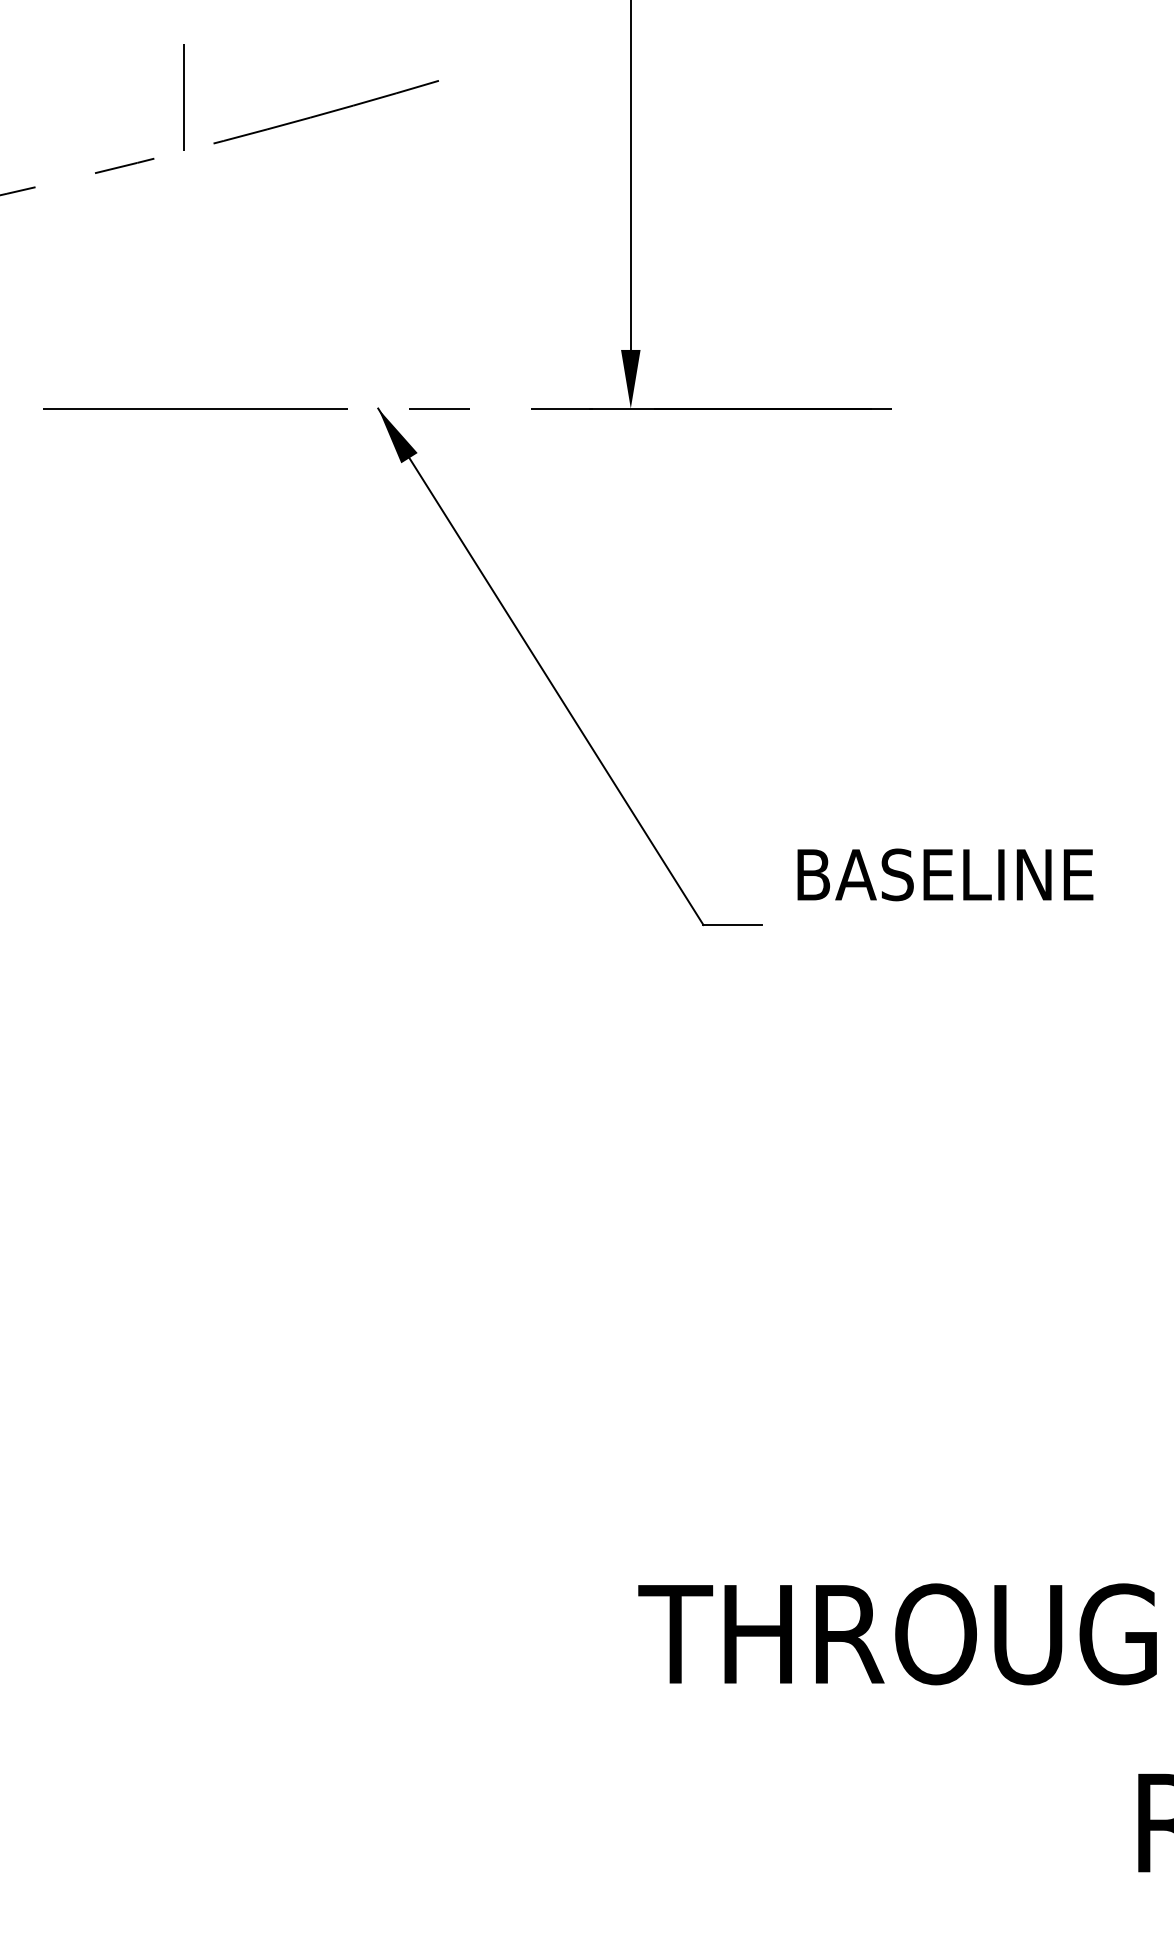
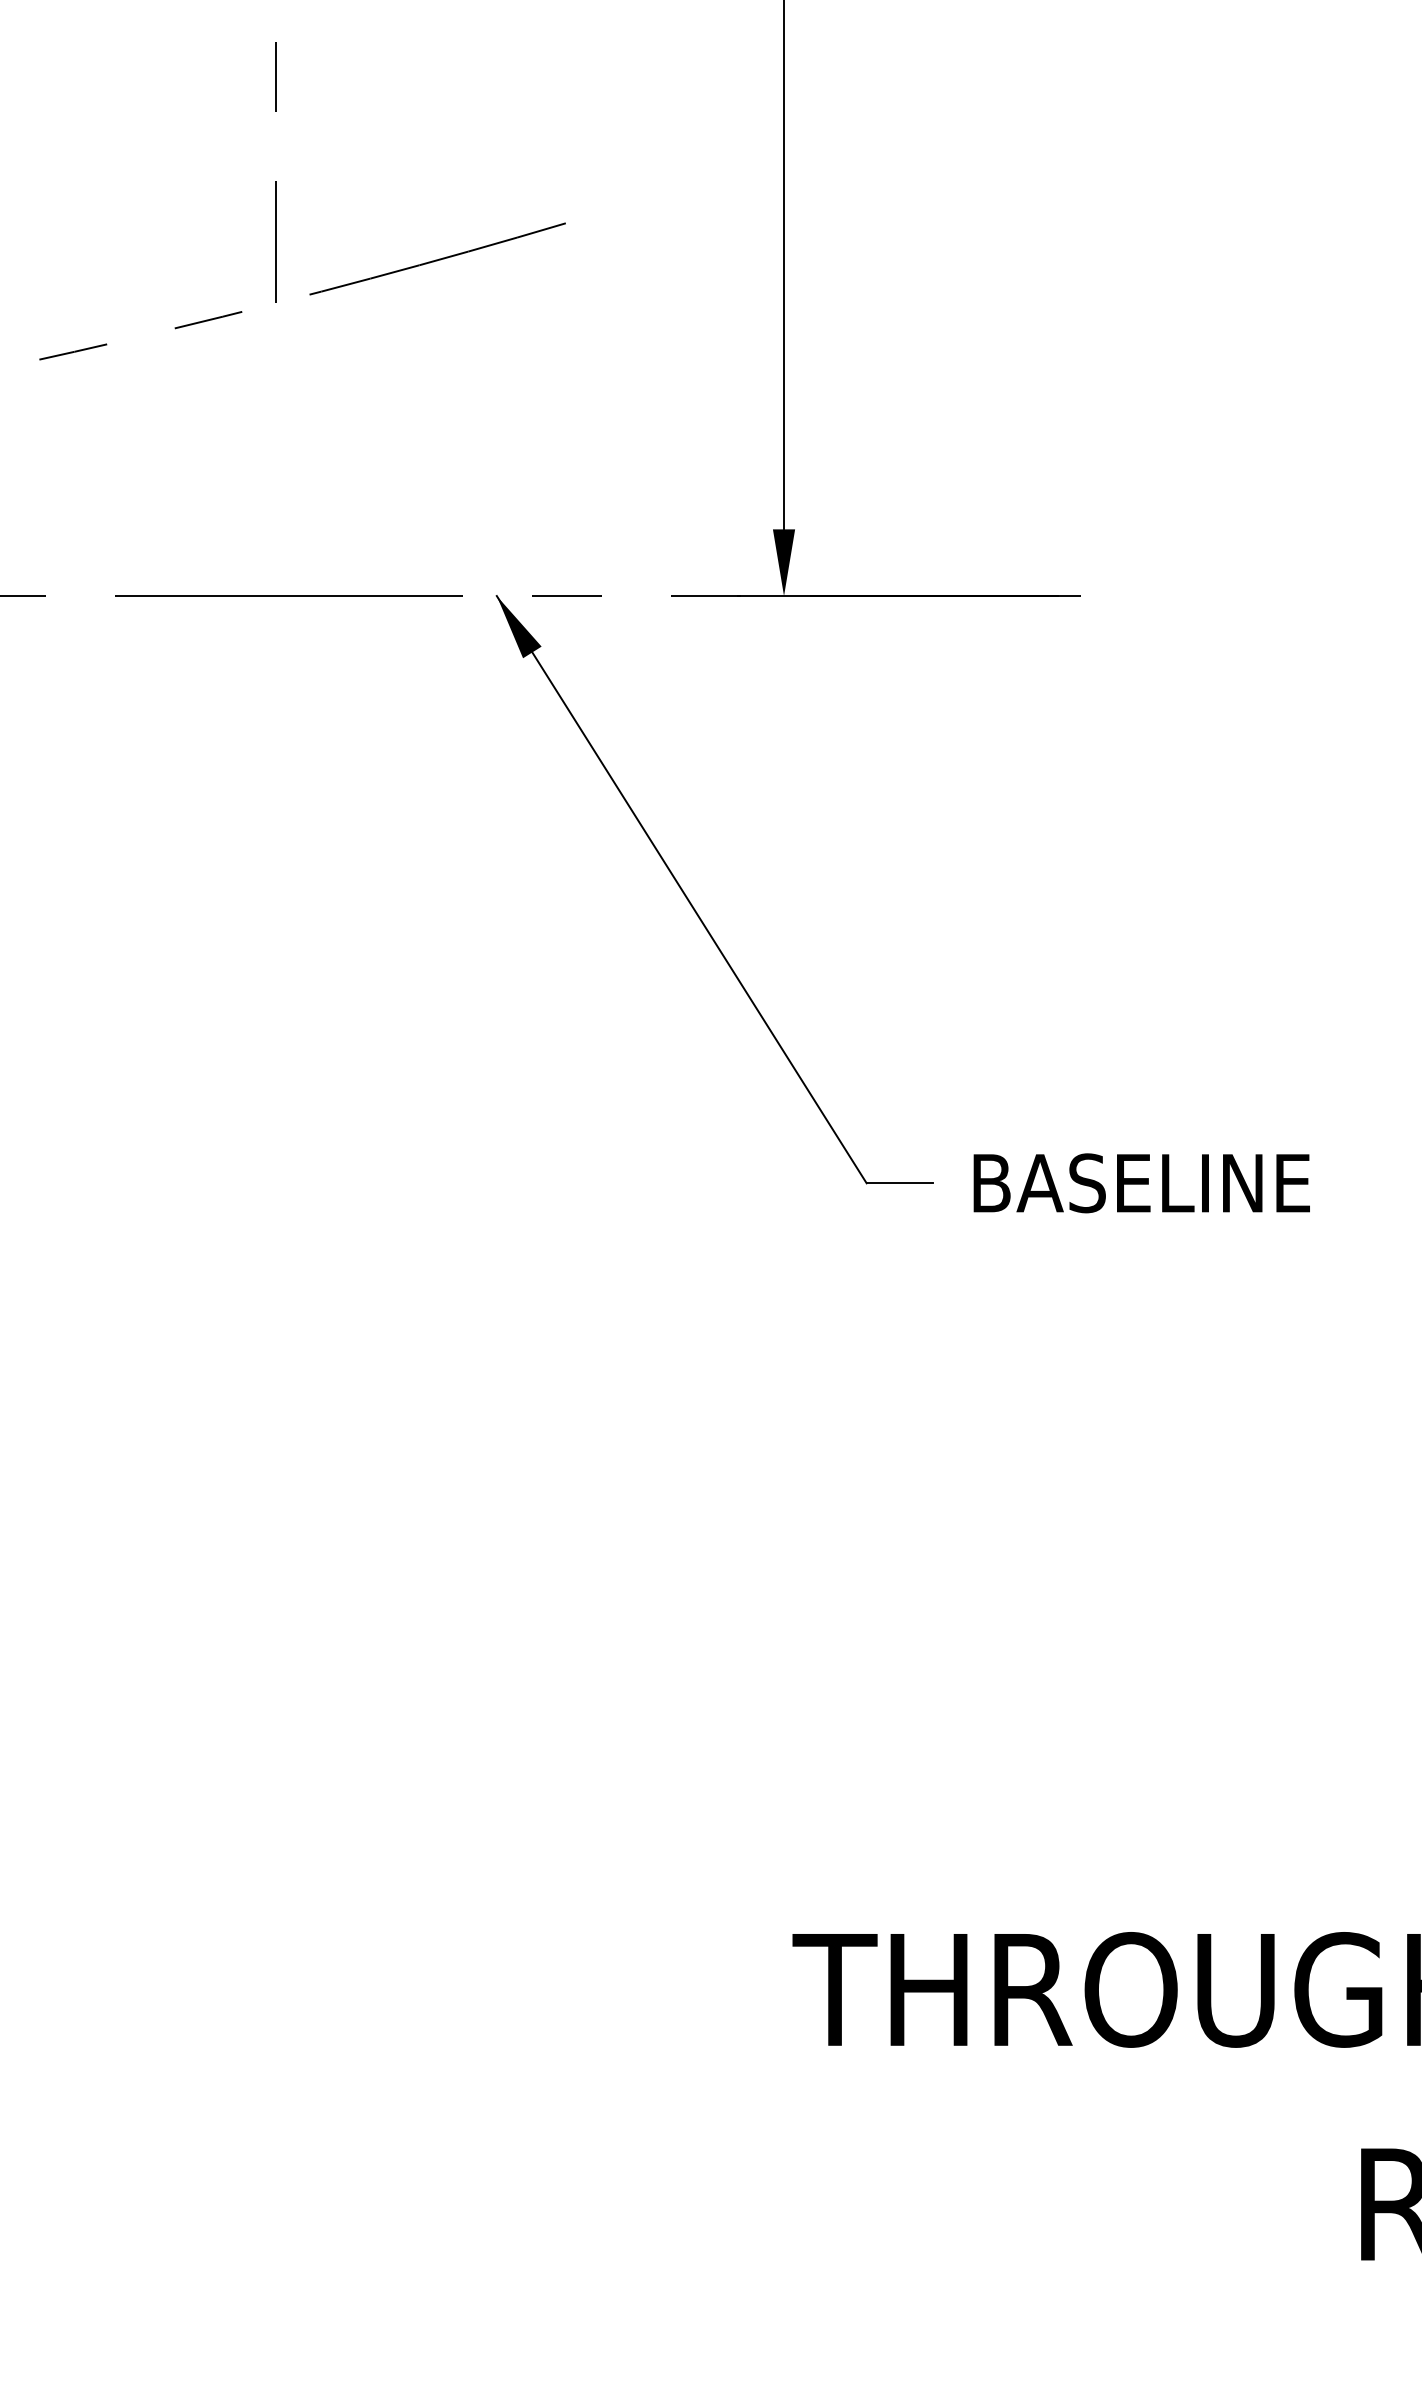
text: (945, 875) -> (1141, 1183), moved

